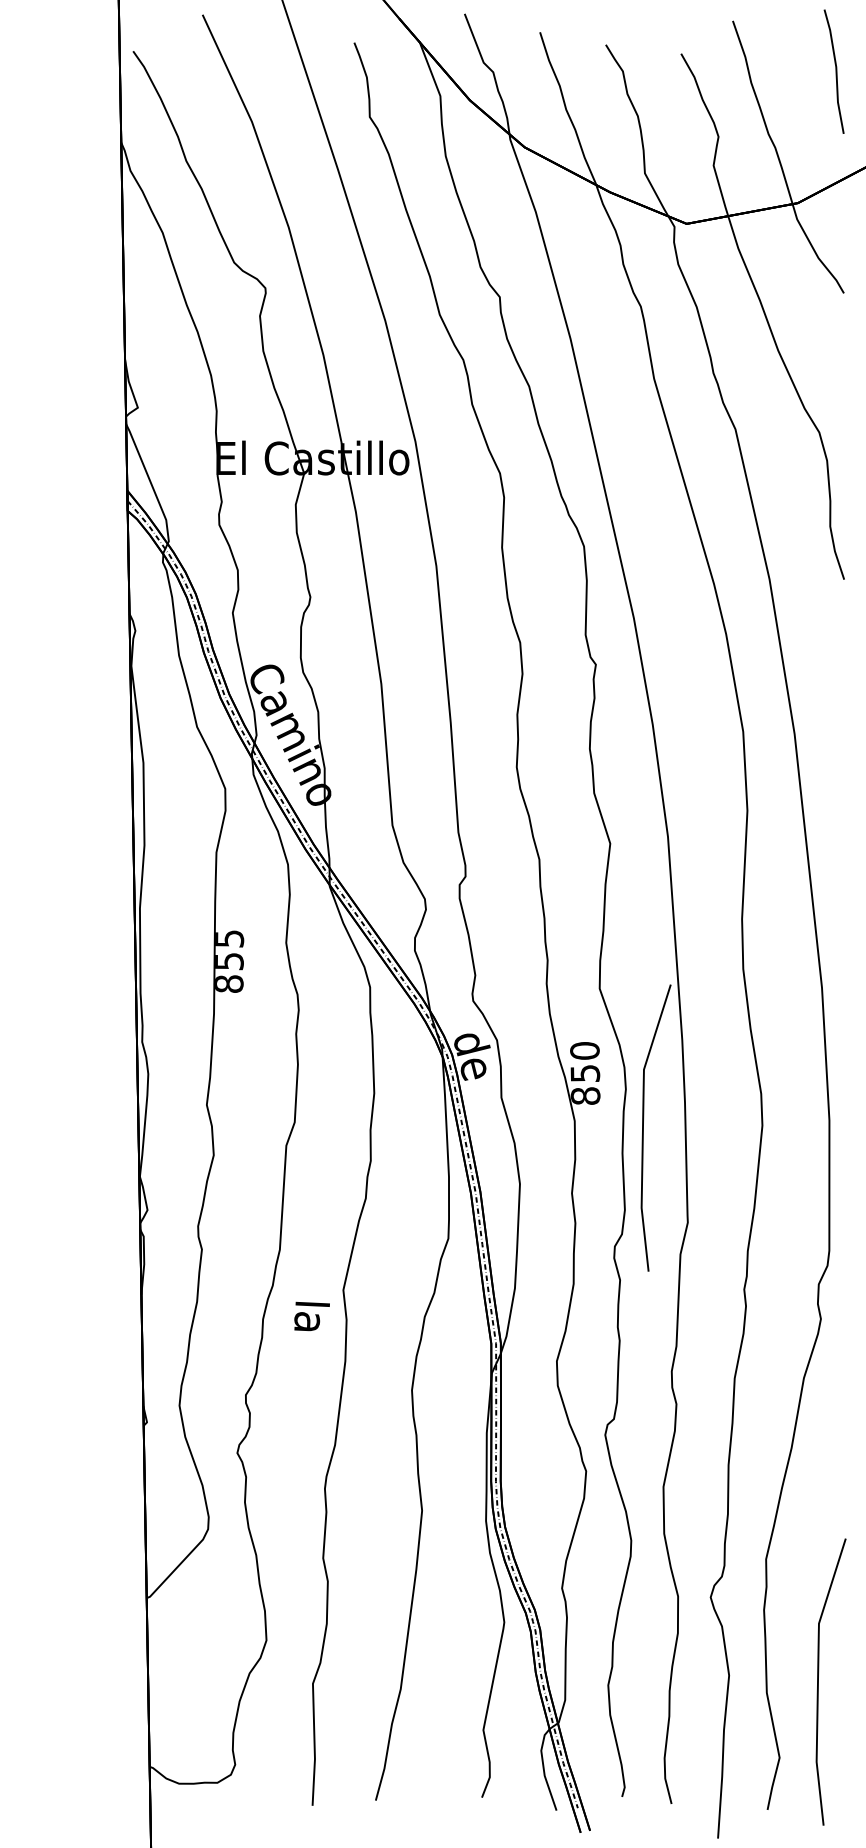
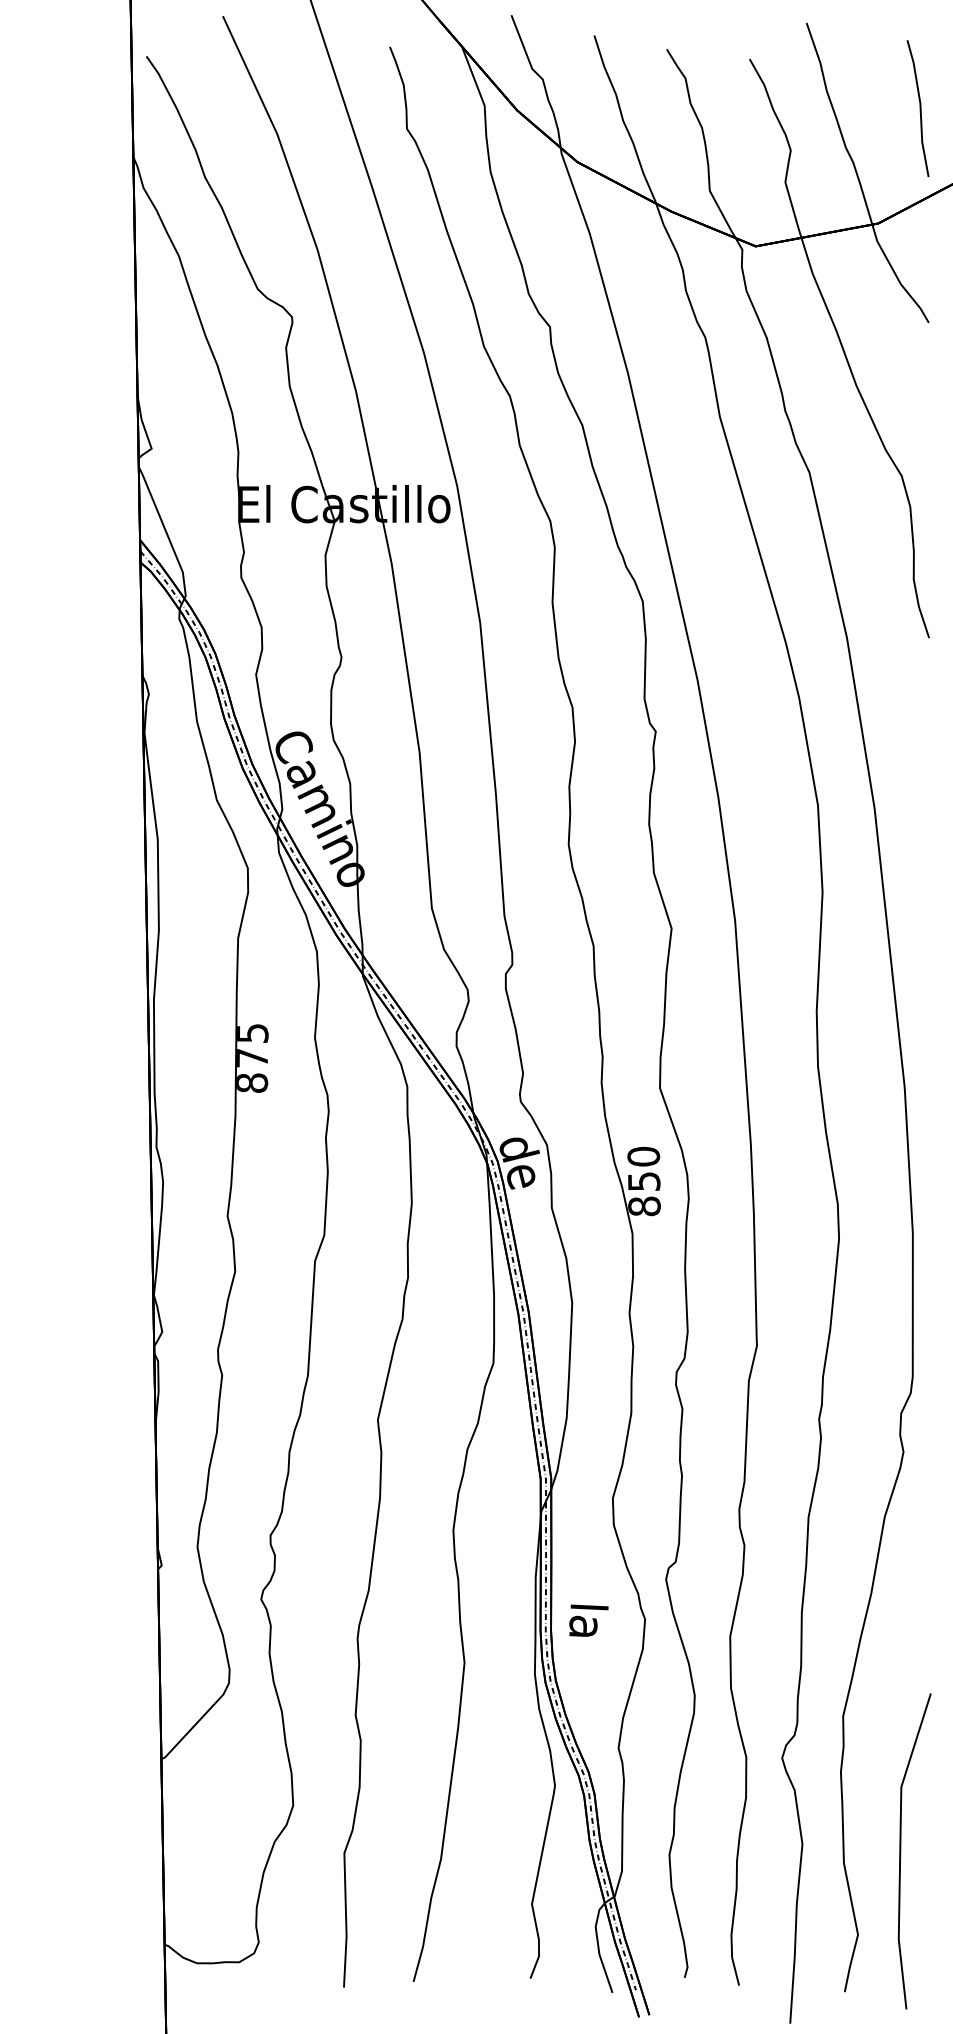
line: (835, 71) -> (919, 108), moved
text: (229, 961) -> (252, 1058), 855 -> 875
line: (643, 1127) -> (708, 1240), removed
text: (311, 1316) -> (588, 1620), moved

